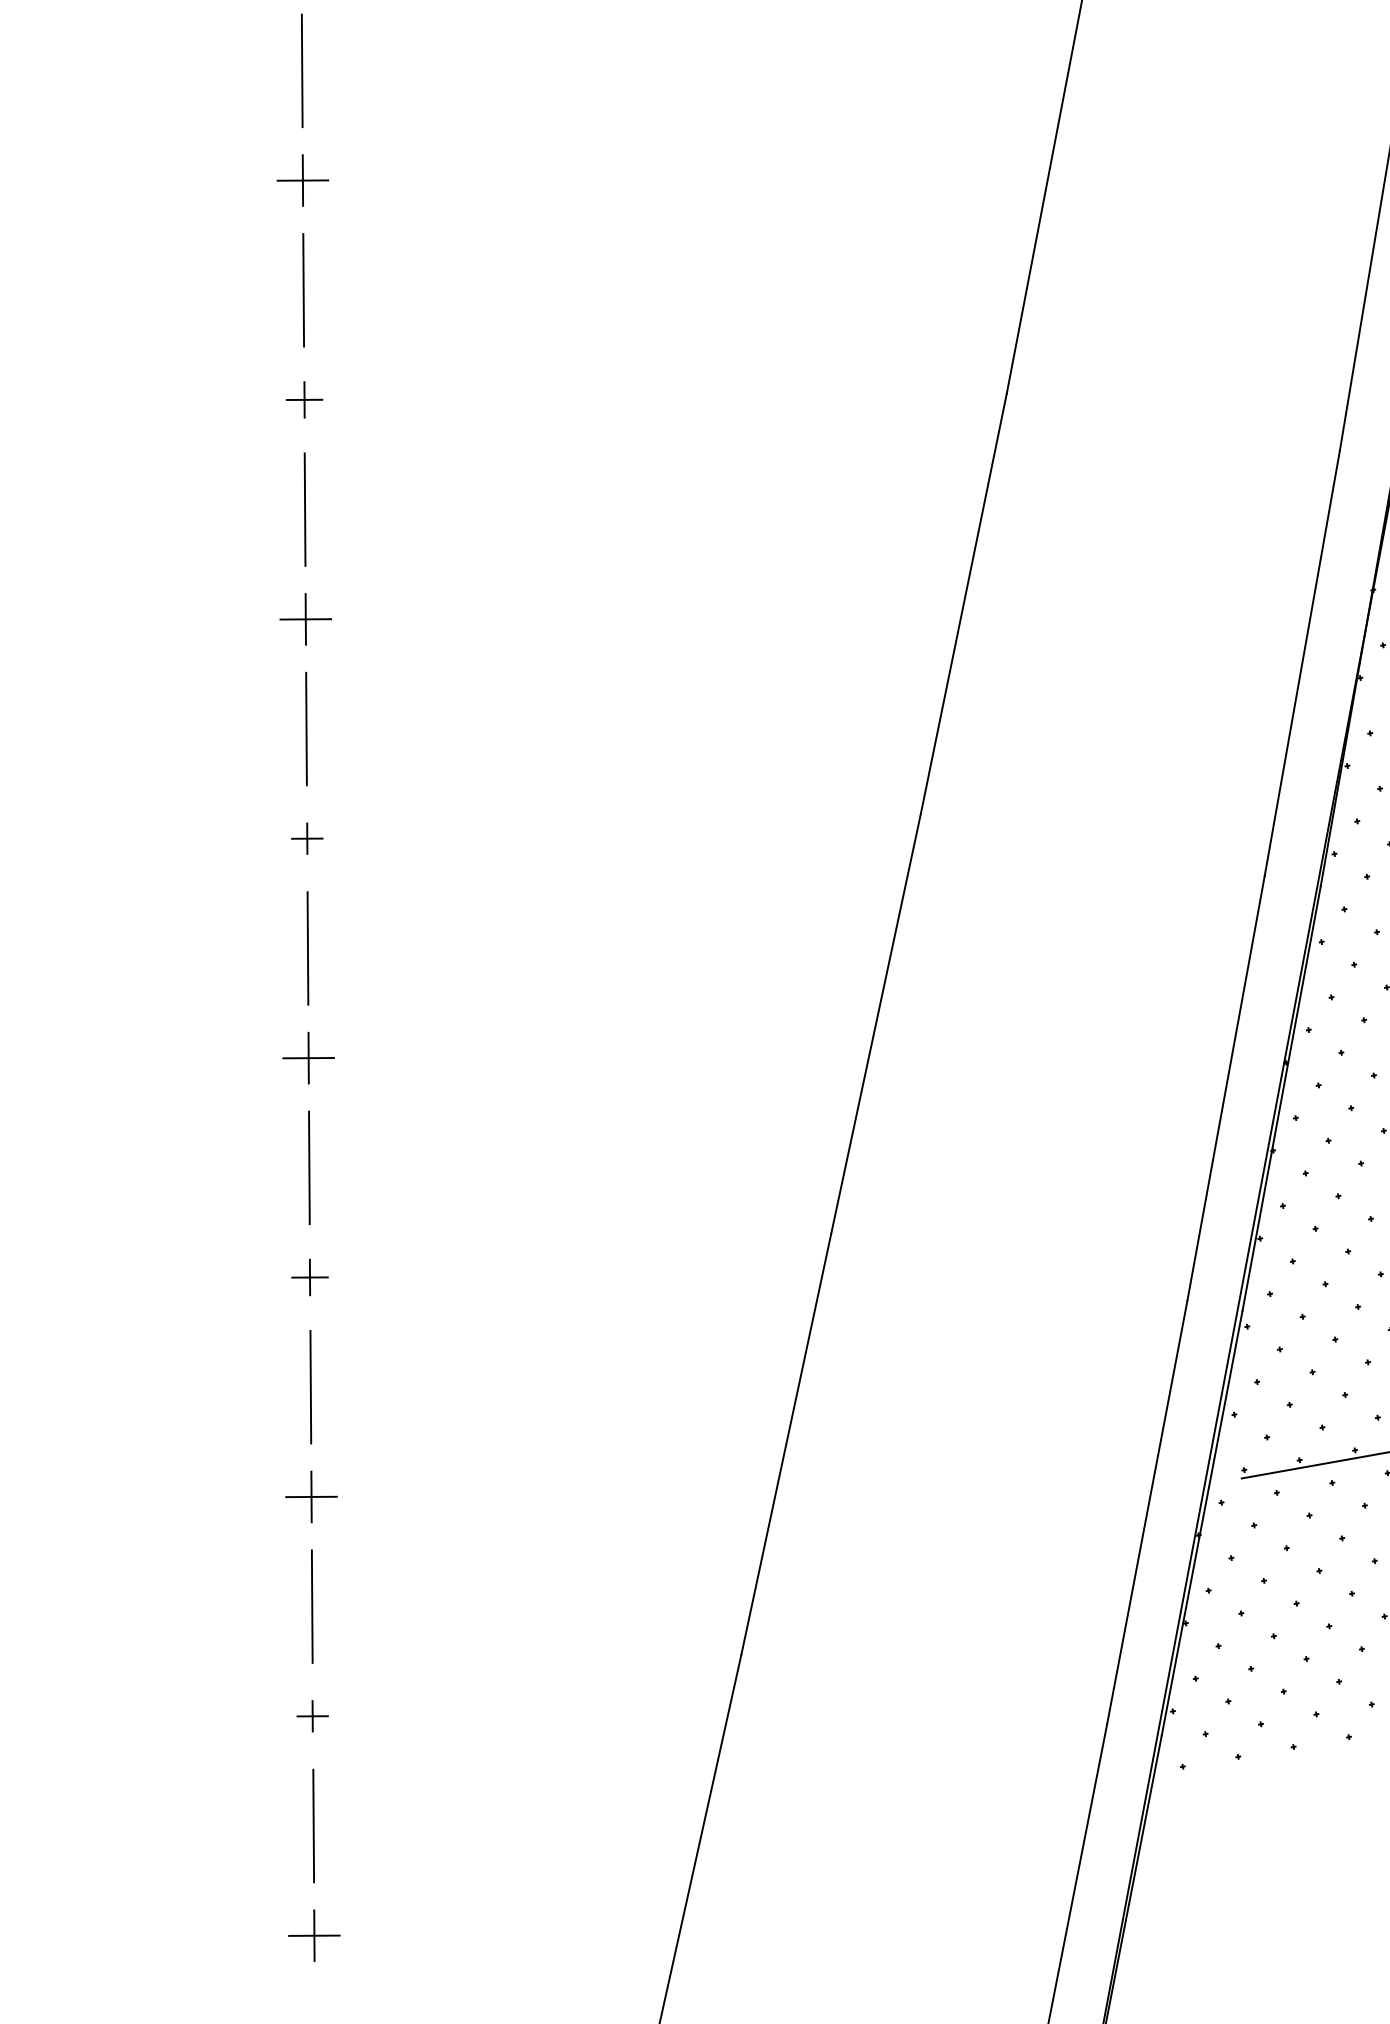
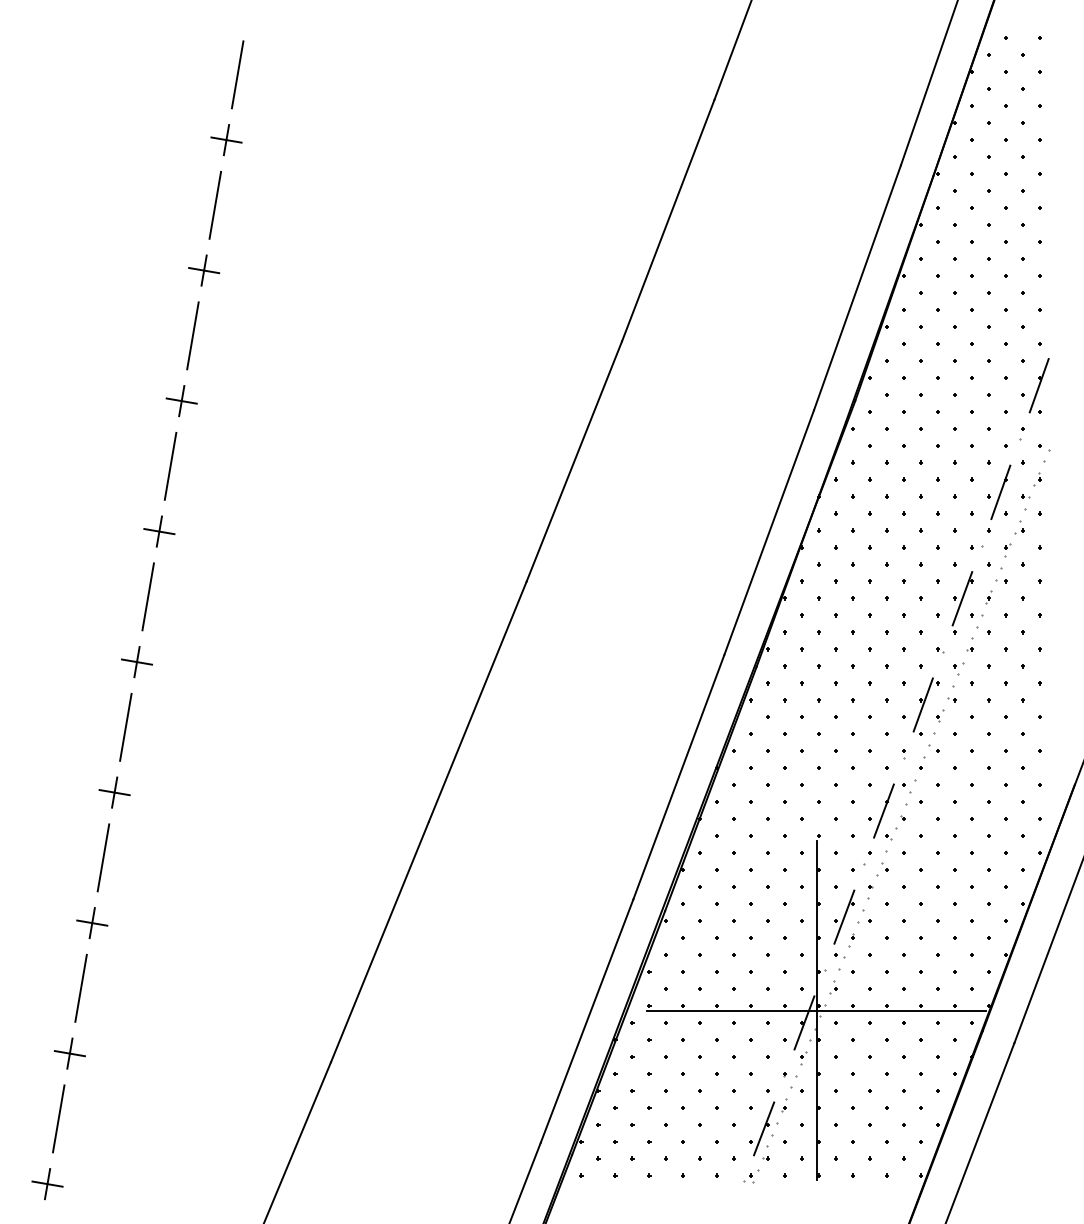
part: (304, 399) -> (204, 270), size x1.43
part: (307, 838) -> (159, 531), size x1.67
part: (309, 1277) -> (114, 792), size x1.43
part: (312, 1716) -> (69, 1053), size x1.67

